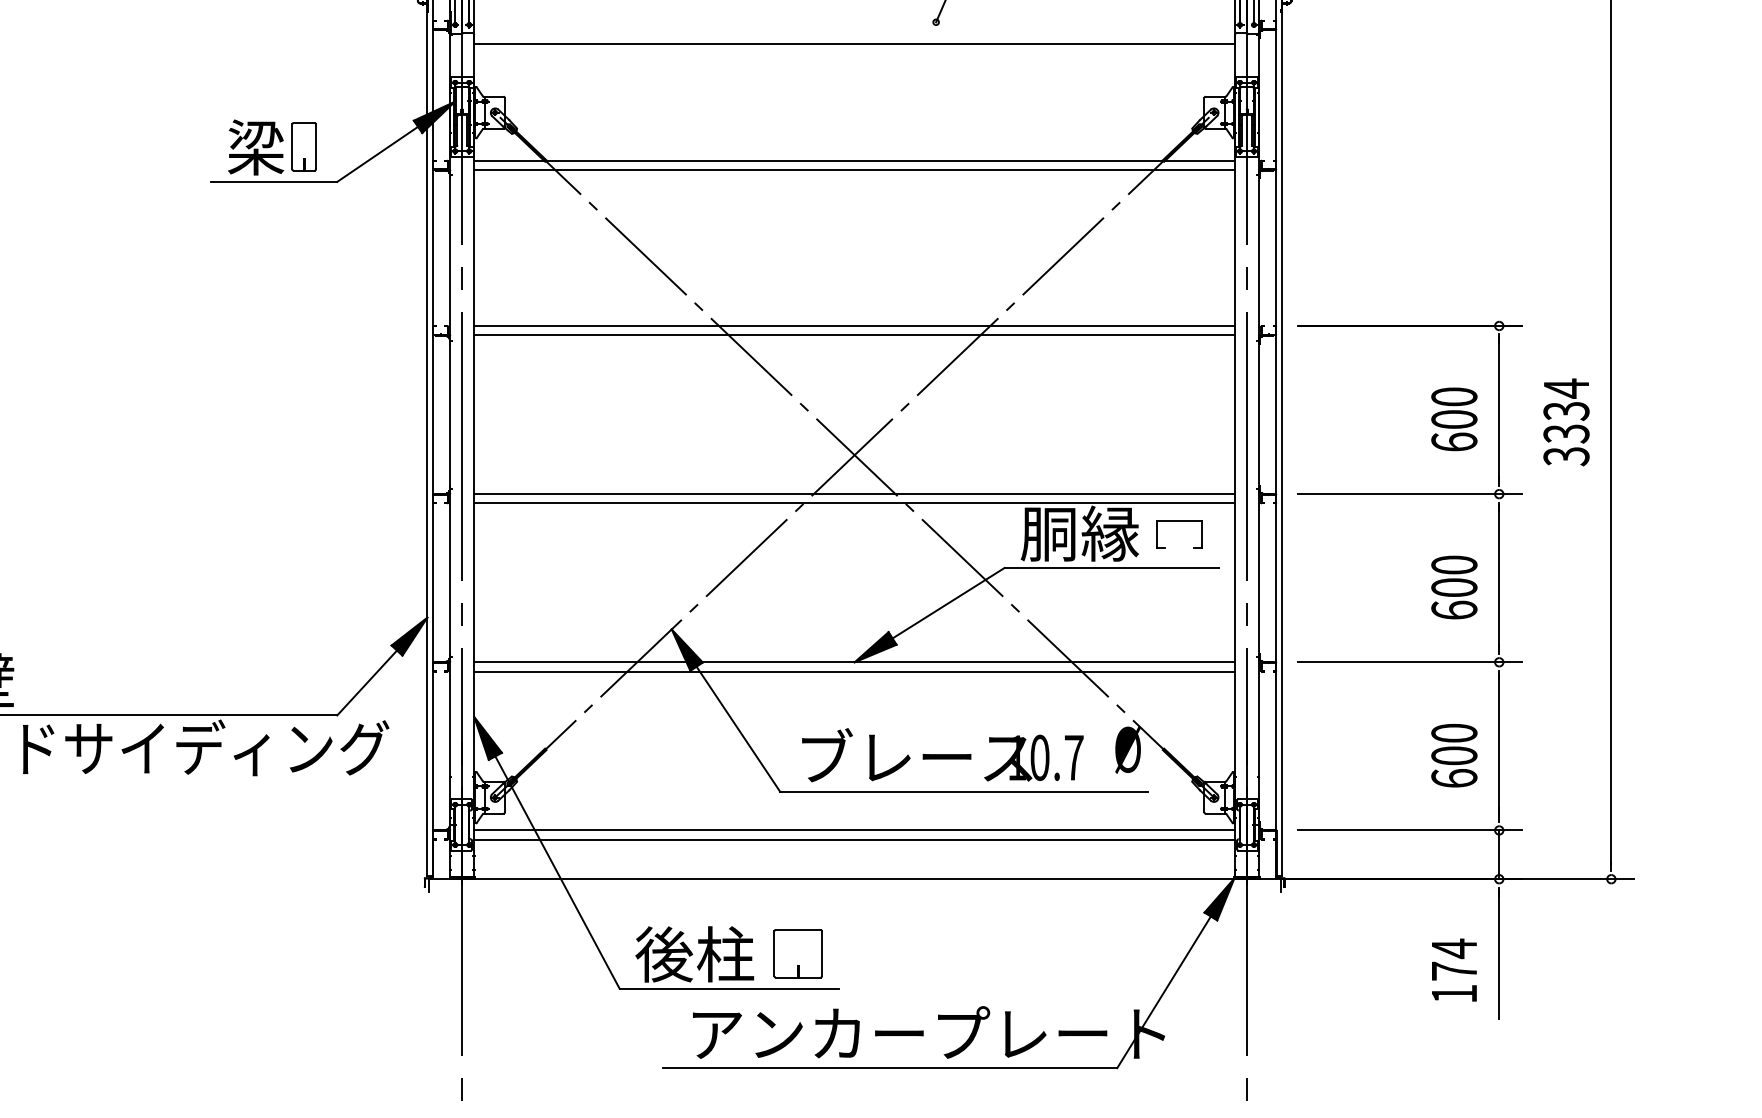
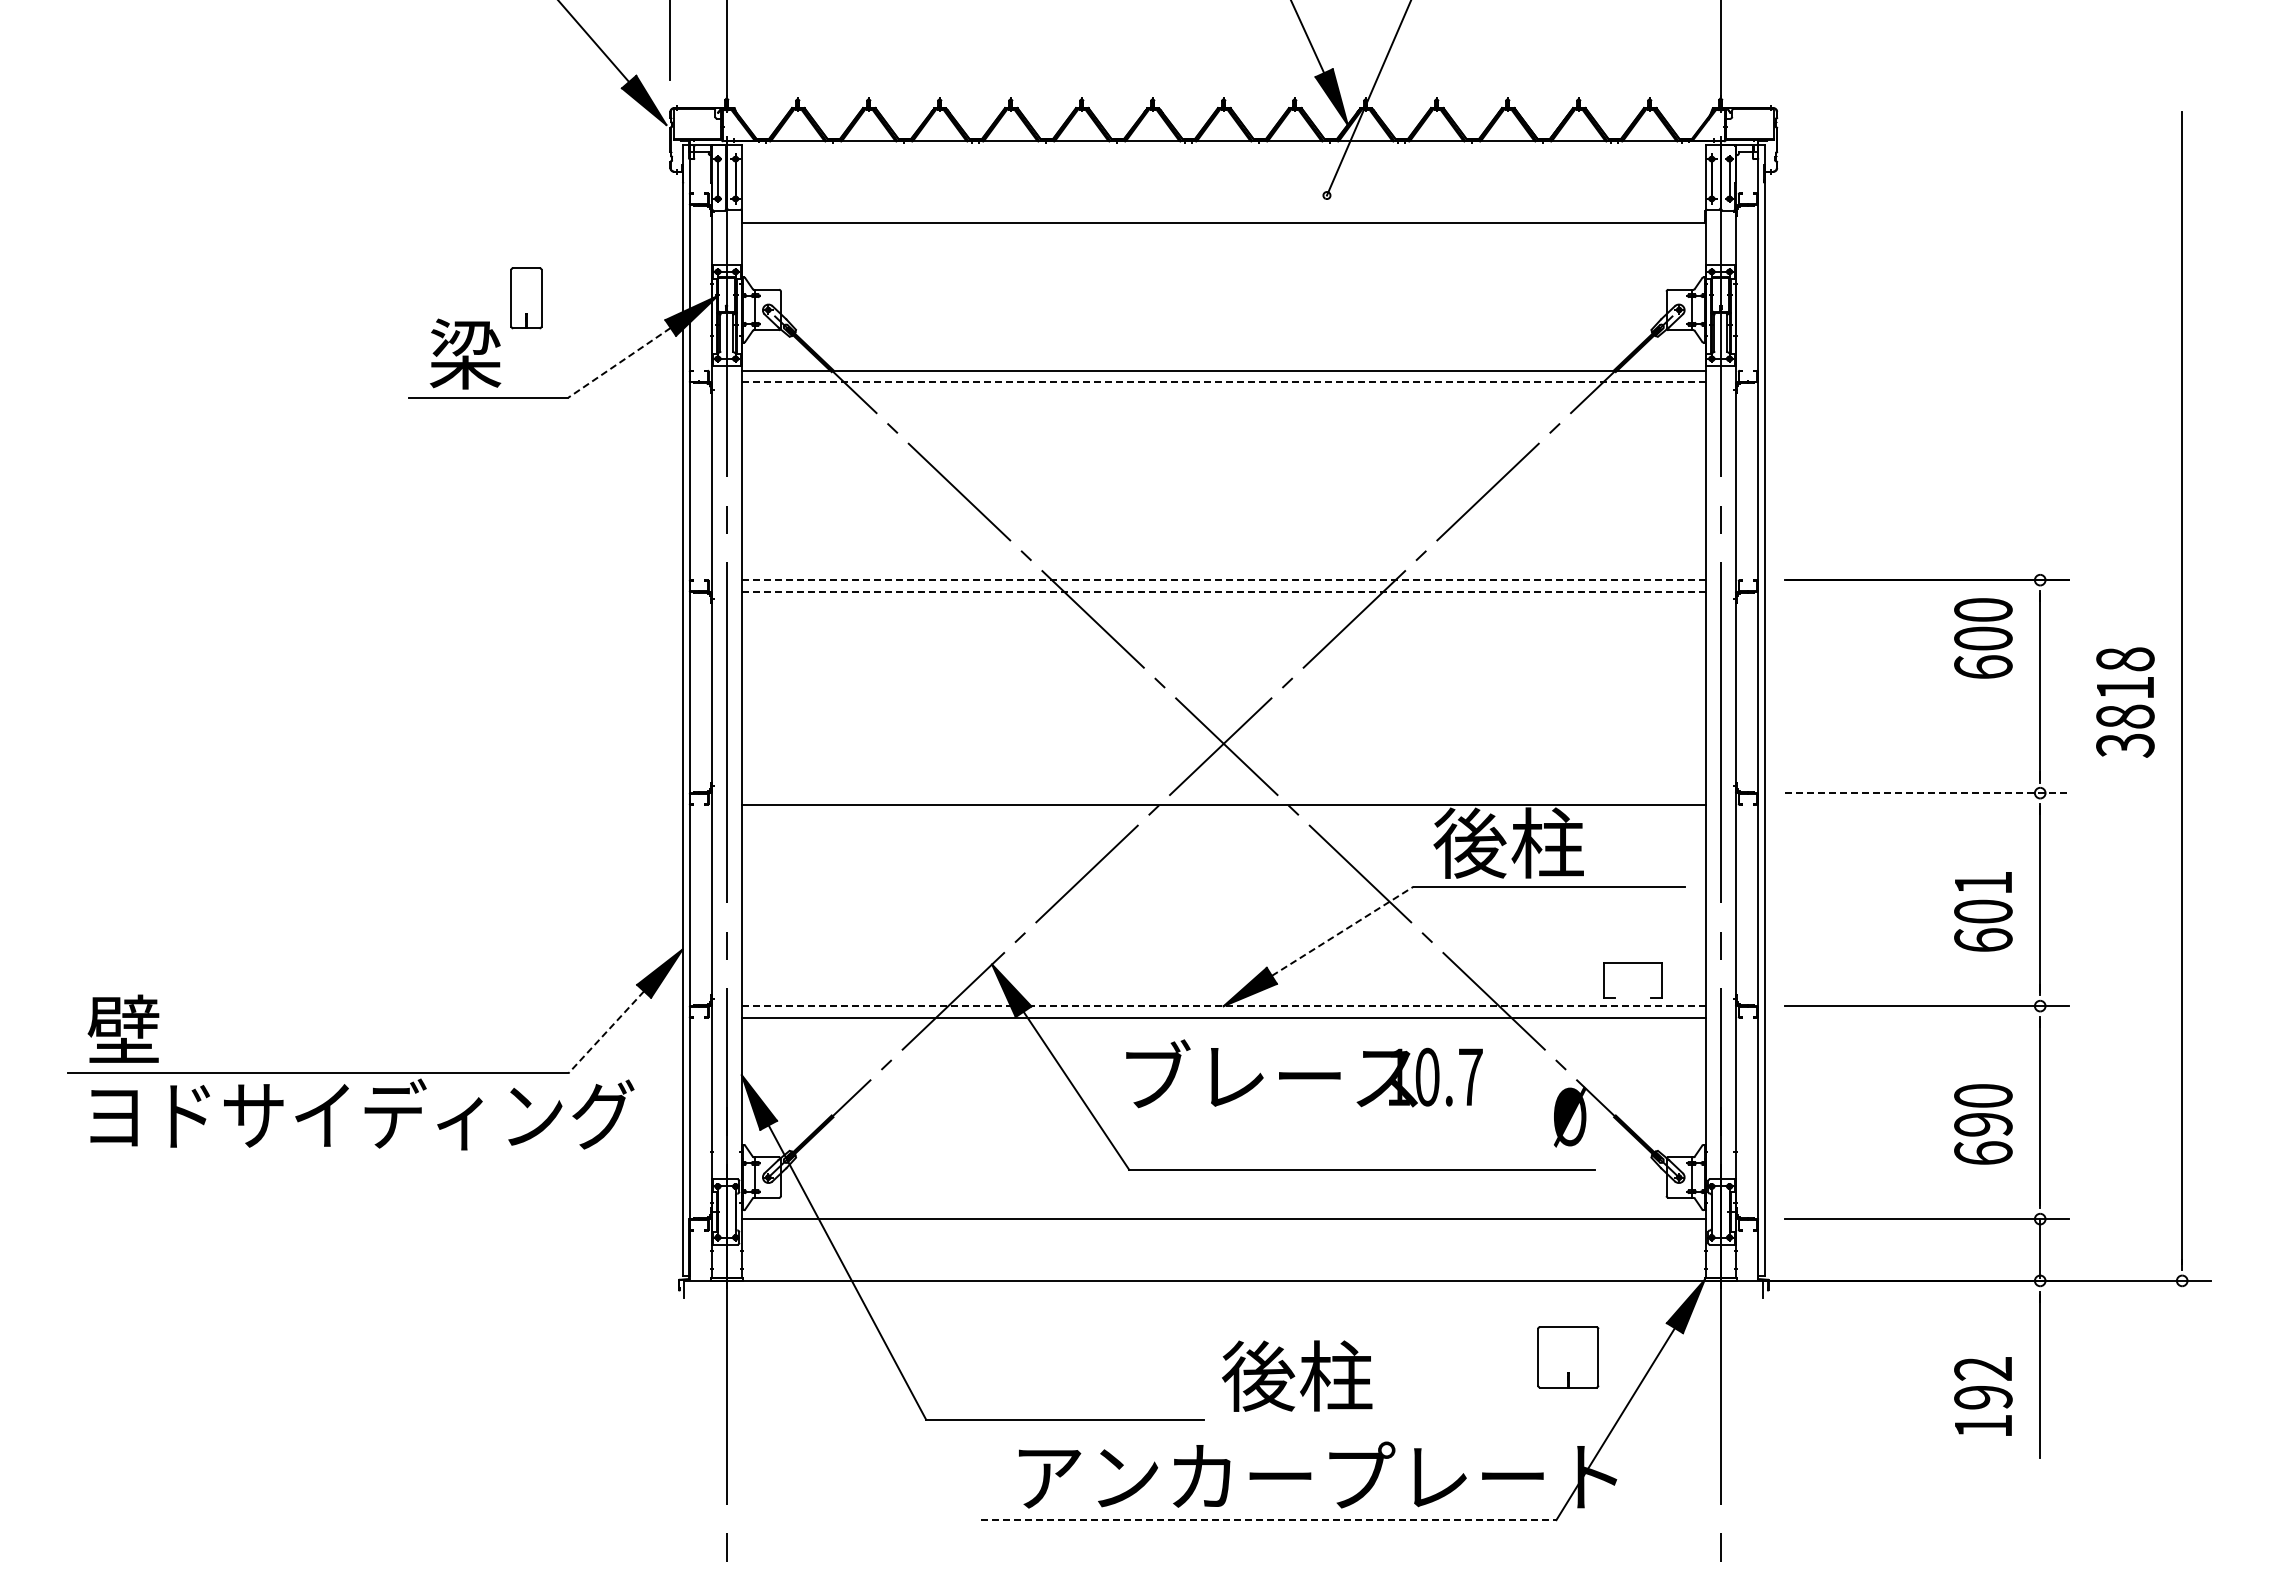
part: (304, 147) -> (526, 298), moved
line: (377, 154) -> (619, 362), solid -> dashed
line: (854, 169) -> (1223, 382), solid -> dashed
line: (854, 326) -> (1223, 580), solid -> dashed
line: (854, 334) -> (1223, 591), solid -> dashed
text: (1566, 410) -> (2125, 687), 3334 -> 3818
text: (1454, 419) -> (1983, 638), moved
line: (854, 494) -> (1223, 793), removed
line: (1409, 494) -> (1926, 793), solid -> dashed
part: (1178, 521) -> (1632, 963), moved
text: (1079, 533) -> (1508, 842), 胴縁 -> 後柱
text: (1454, 564) -> (1983, 882), 600 -> 601
line: (948, 603) -> (1342, 931), solid -> dashed
line: (854, 662) -> (1223, 1006), solid -> dashed
line: (367, 683) -> (606, 1032), solid -> dashed
text: (942, 754) -> (1304, 1073), moved
text: (1454, 755) -> (1983, 1124), 600 -> 690
line: (854, 839) -> (1223, 1230), removed
text: (694, 953) -> (1297, 1375), moved
part: (798, 953) -> (1568, 1357), moved
text: (1454, 959) -> (1983, 1382), 174 -> 192
line: (889, 1068) -> (1268, 1520), solid -> dashed

